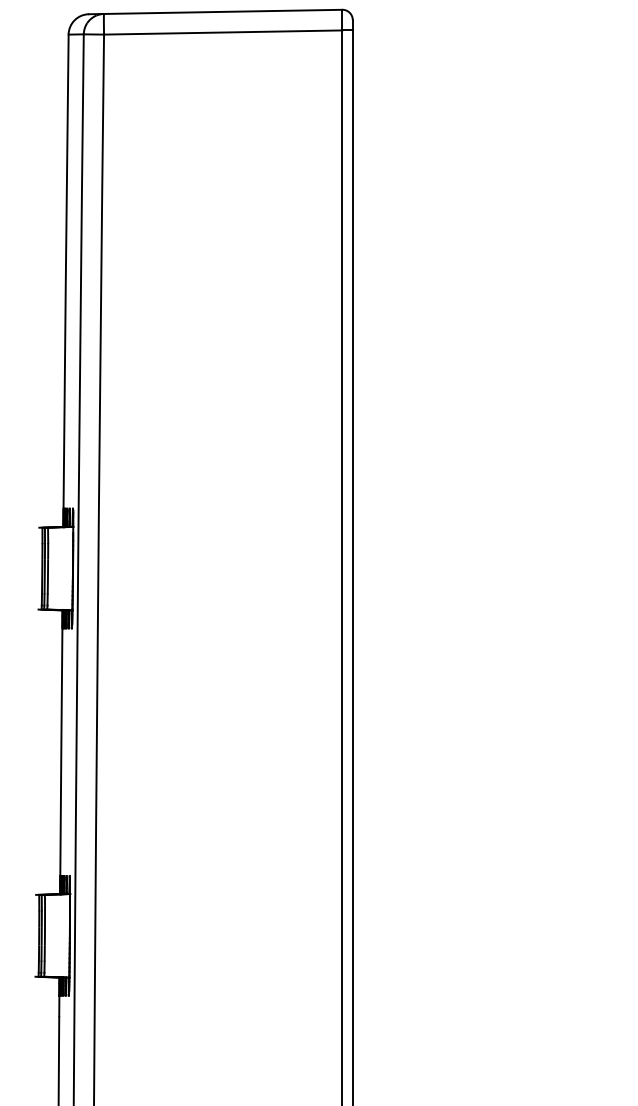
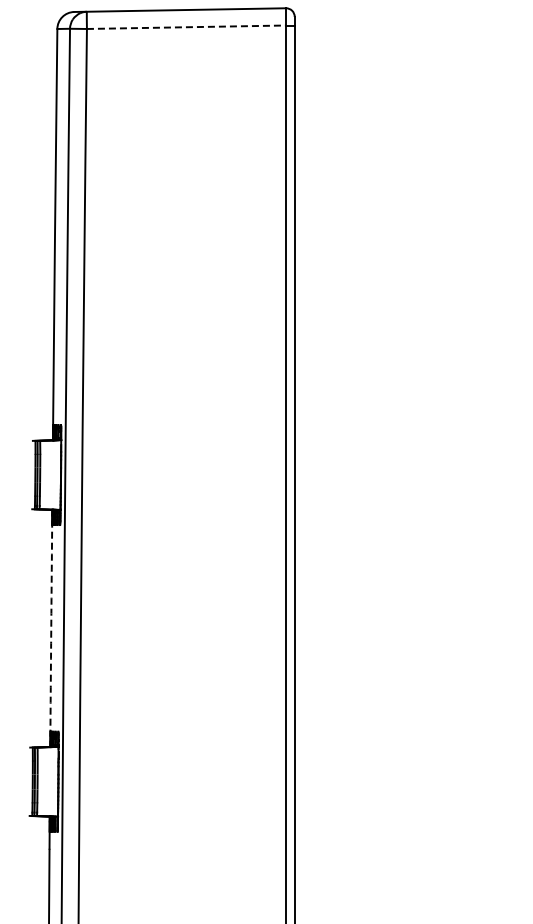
line: (223, 32) -> (186, 27), solid -> dashed
arc: (61, 752) -> (51, 628), solid -> dashed

